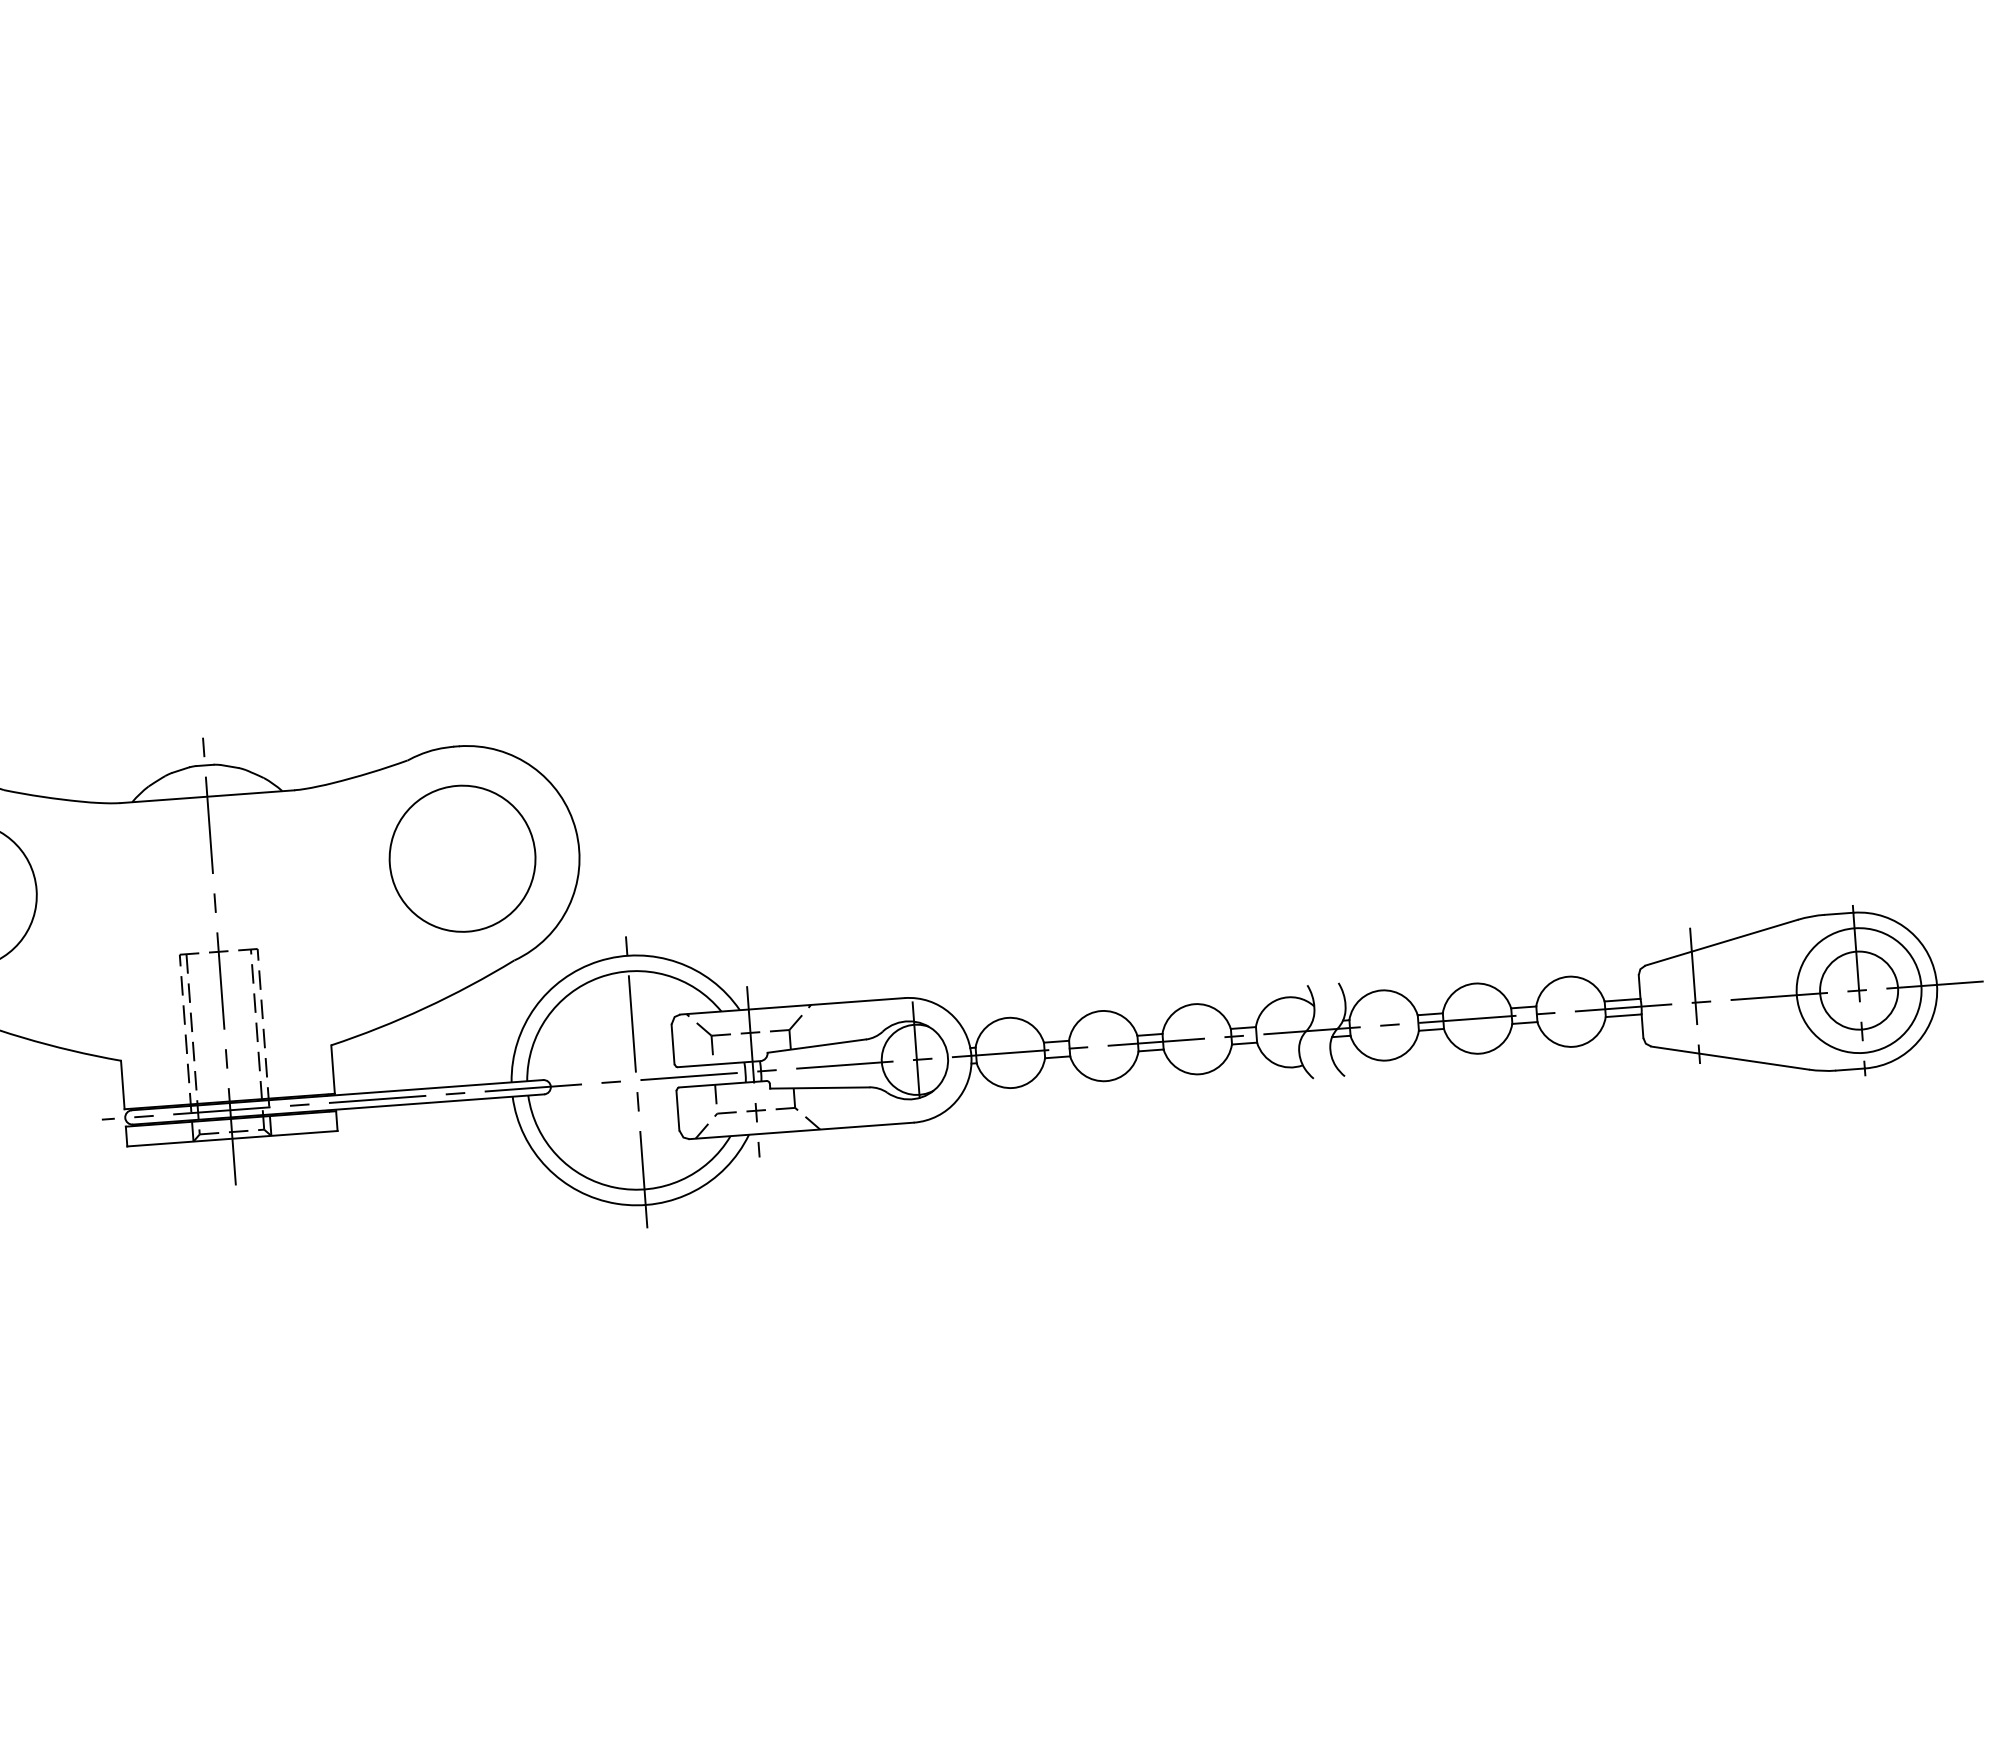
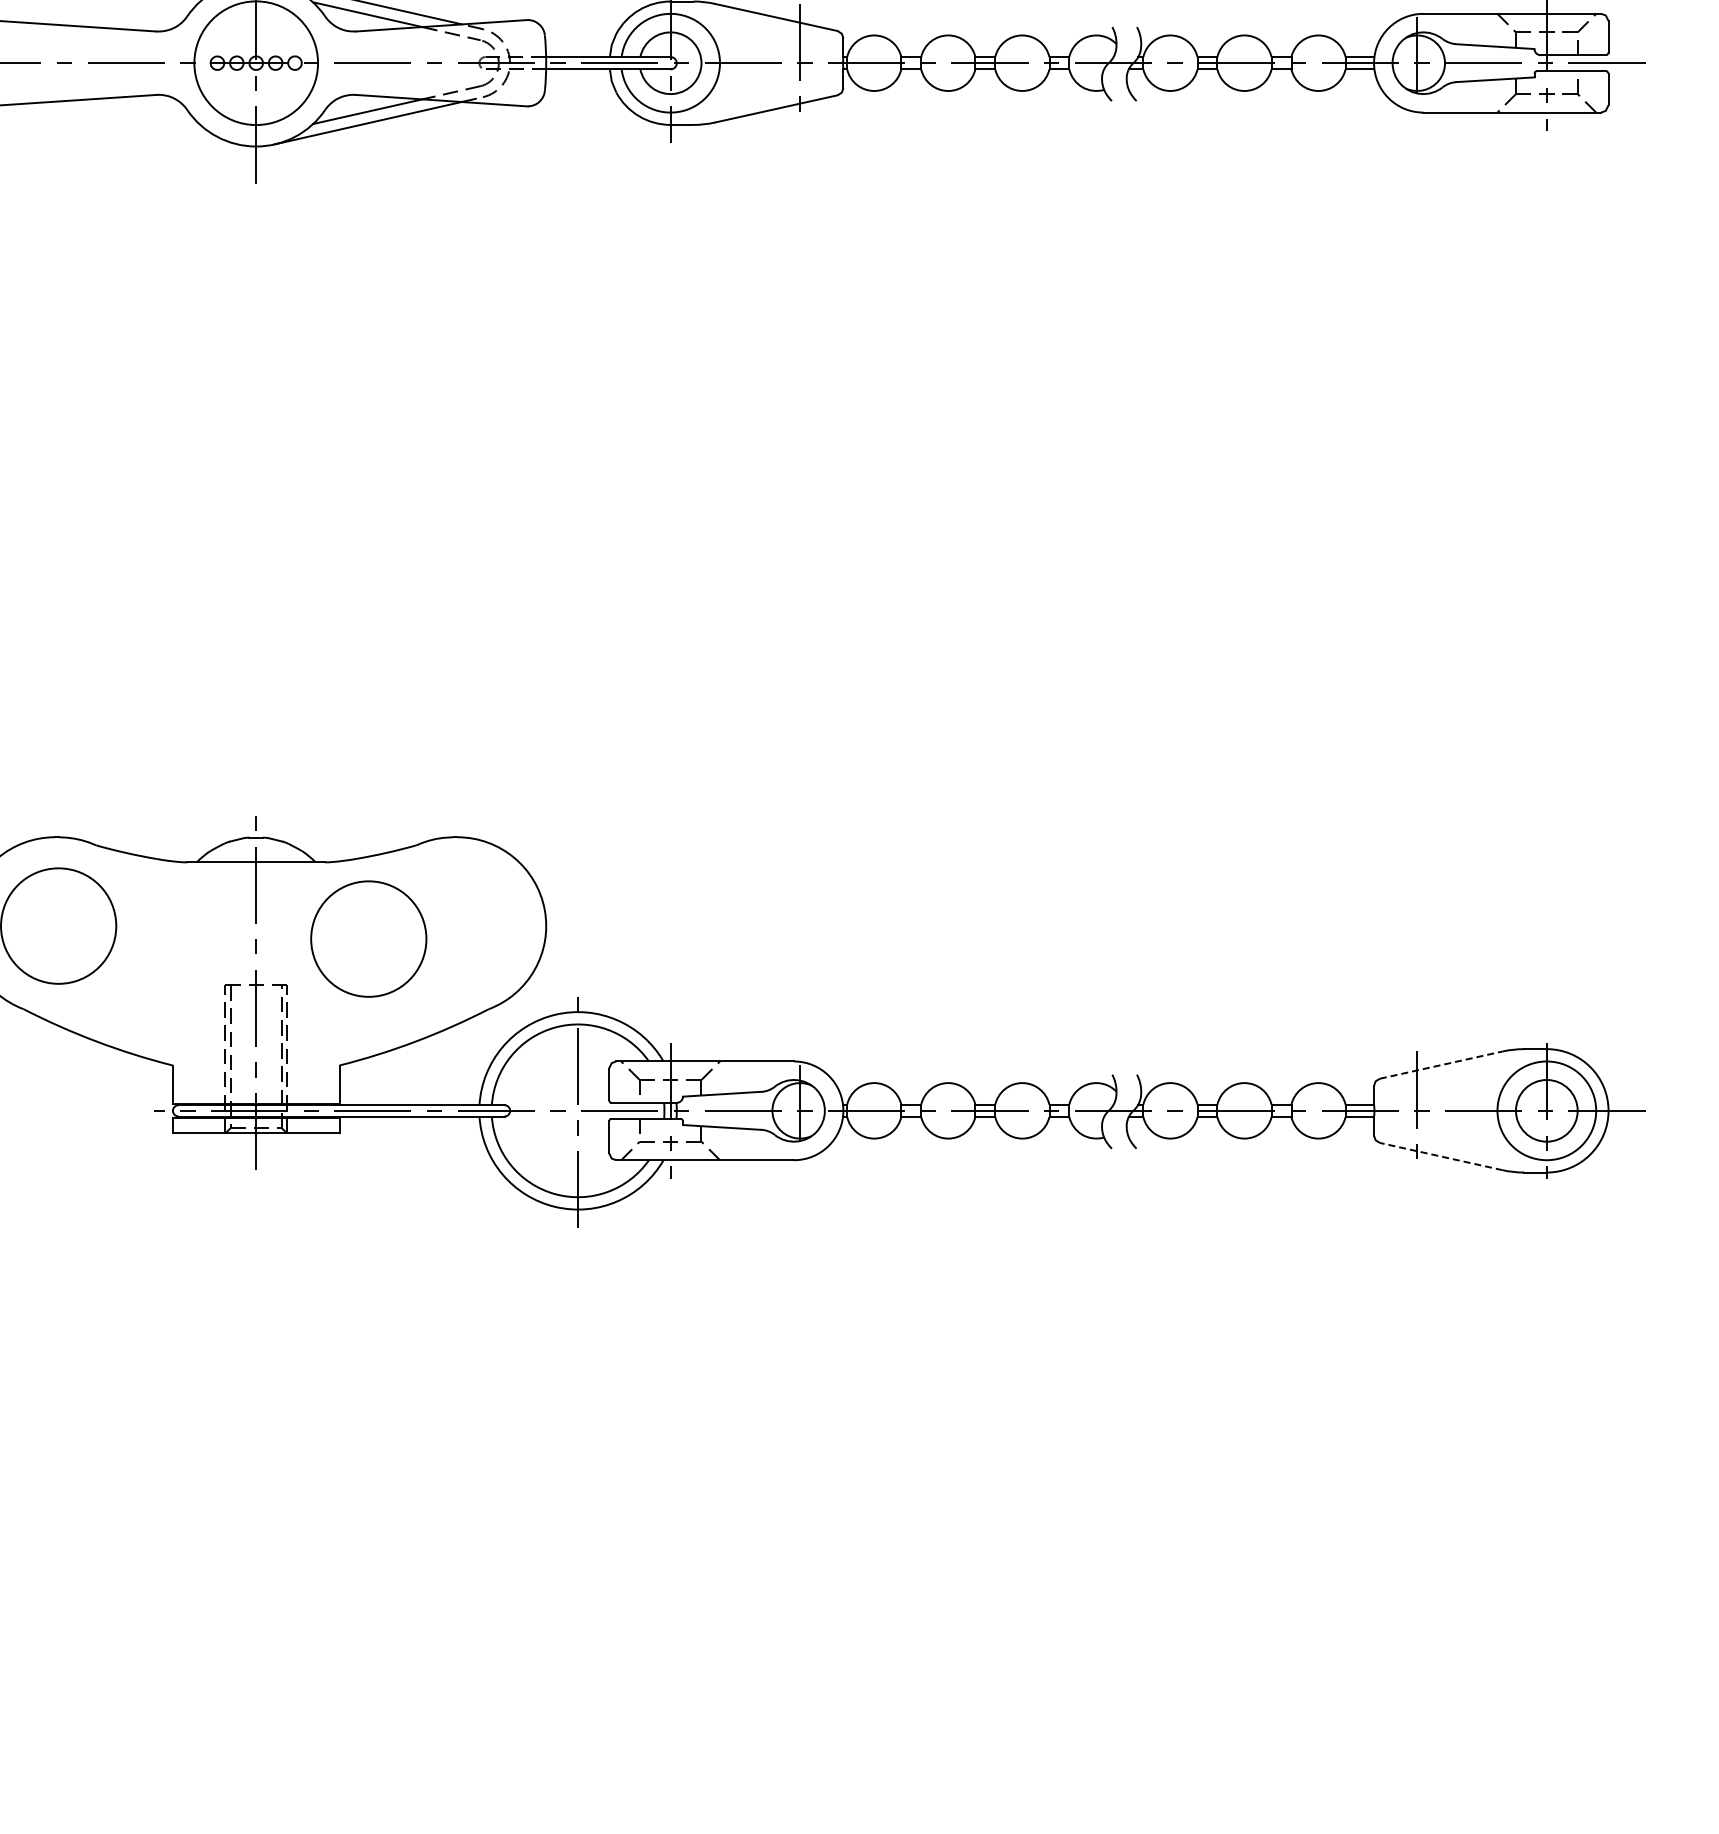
part: (462, 858) -> (368, 938), moved
line: (1721, 943) -> (1441, 1065), solid -> dashed
line: (1730, 1058) -> (1441, 1156), solid -> dashed

